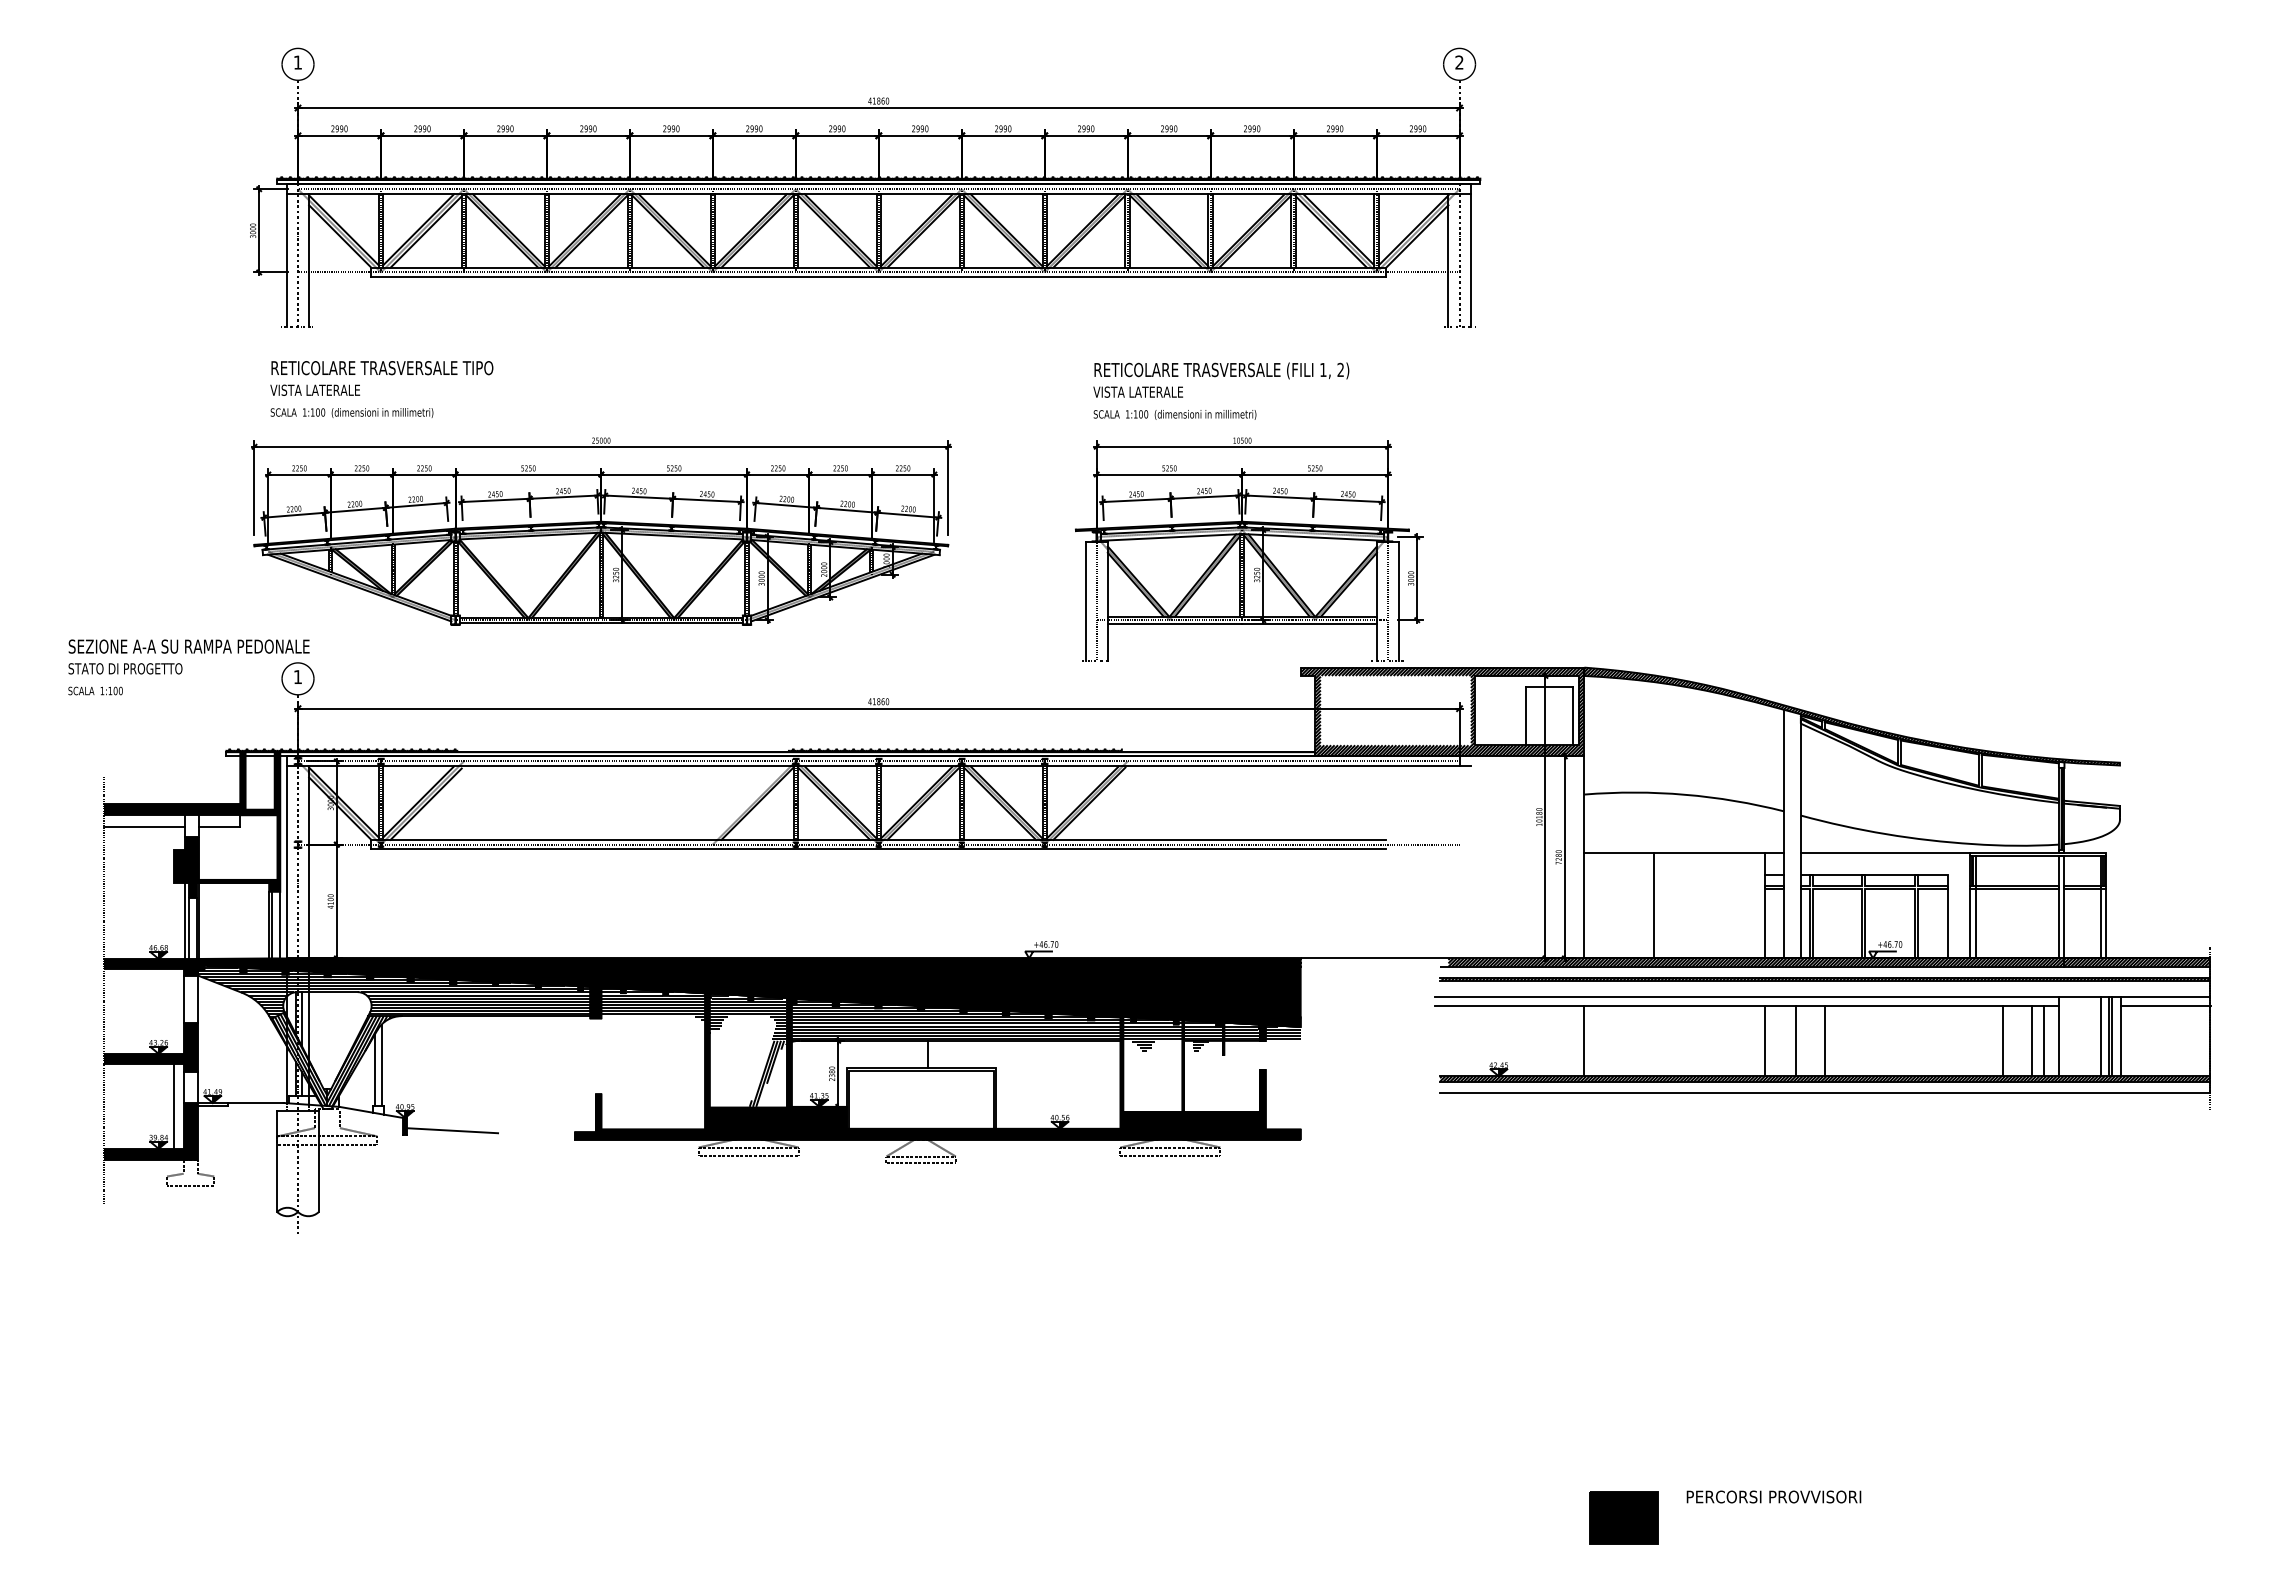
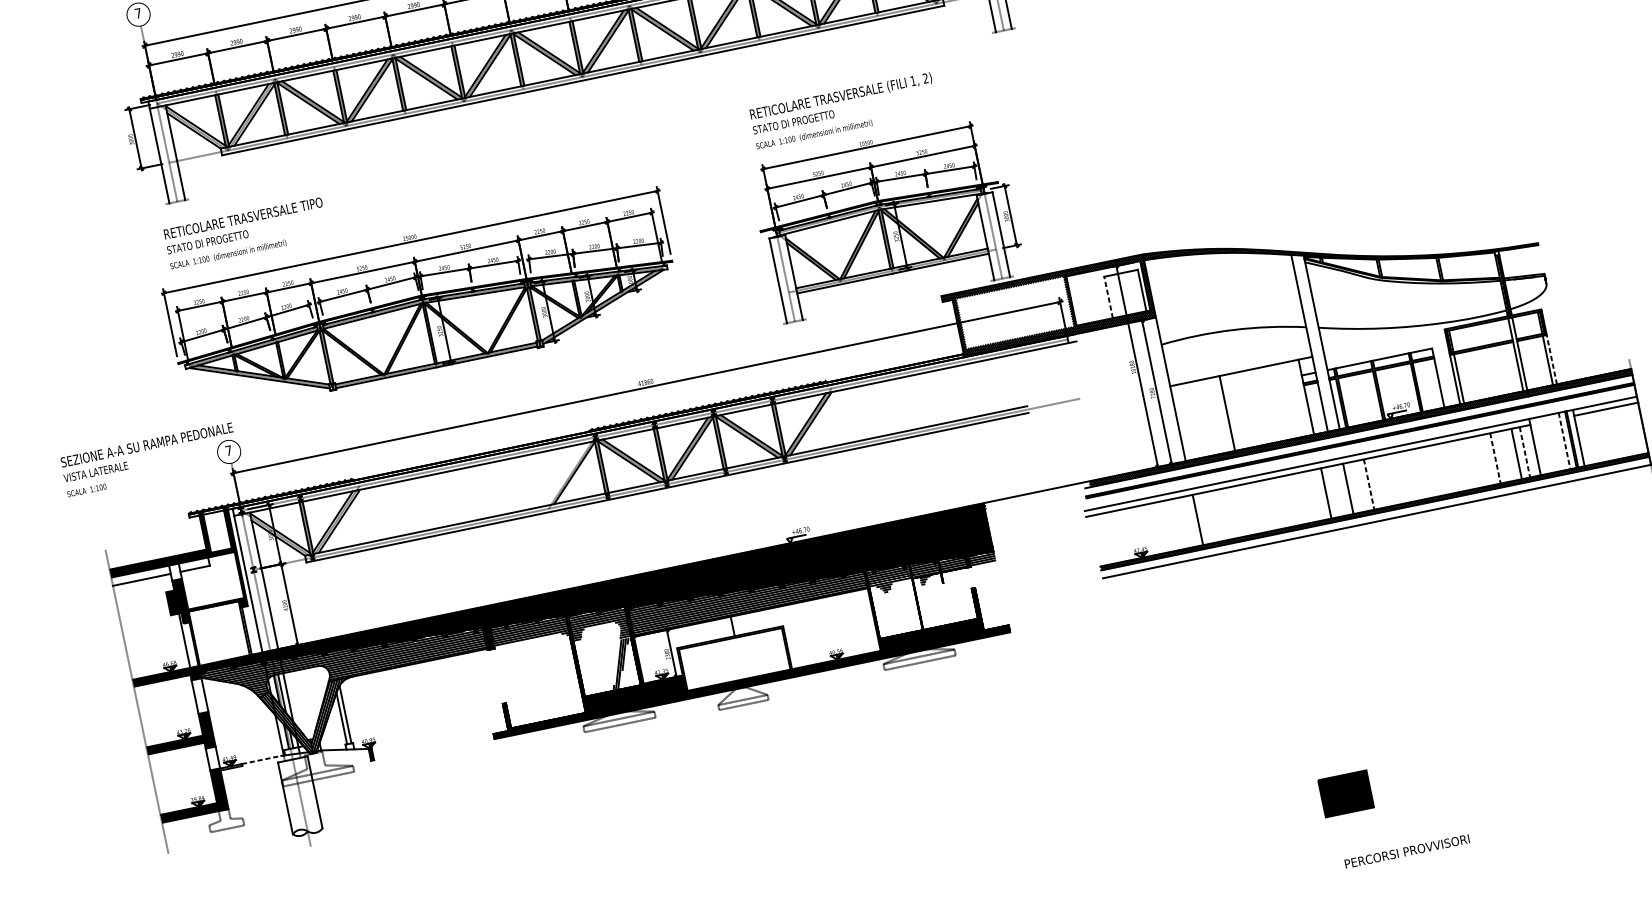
text: (297, 62) -> (137, 13), 1 -> 7
text: (327, 389) -> (207, 241), VISTA LATERALE -> STATO DI PROGETTO
text: (1150, 391) -> (793, 121), VISTA LATERALE -> STATO DI PROGETTO
text: (125, 668) -> (104, 469), STATO DI PROGETTO -> VISTA LATERALE
text: (297, 676) -> (228, 450), 1 -> 7
line: (1526, 715) -> (1108, 296), solid -> dashed
line: (1885, 852) -> (1384, 341), removed
line: (2106, 923) -> (1552, 359), solid -> dashed
line: (280, 924) -> (252, 629), removed
line: (188, 927) -> (187, 645), removed
line: (2100, 1036) -> (1564, 440), solid -> dashed
line: (1825, 1041) -> (1369, 484), solid -> dashed
line: (2002, 1041) -> (1495, 458), solid -> dashed
line: (2043, 1041) -> (1524, 452), solid -> dashed
line: (255, 1102) -> (261, 759), solid -> dashed
line: (173, 1105) -> (203, 773), removed
line: (452, 1130) -> (405, 750), removed
text: (1773, 1496) -> (1406, 851), moved
part: (1623, 1517) -> (1345, 793), moved

